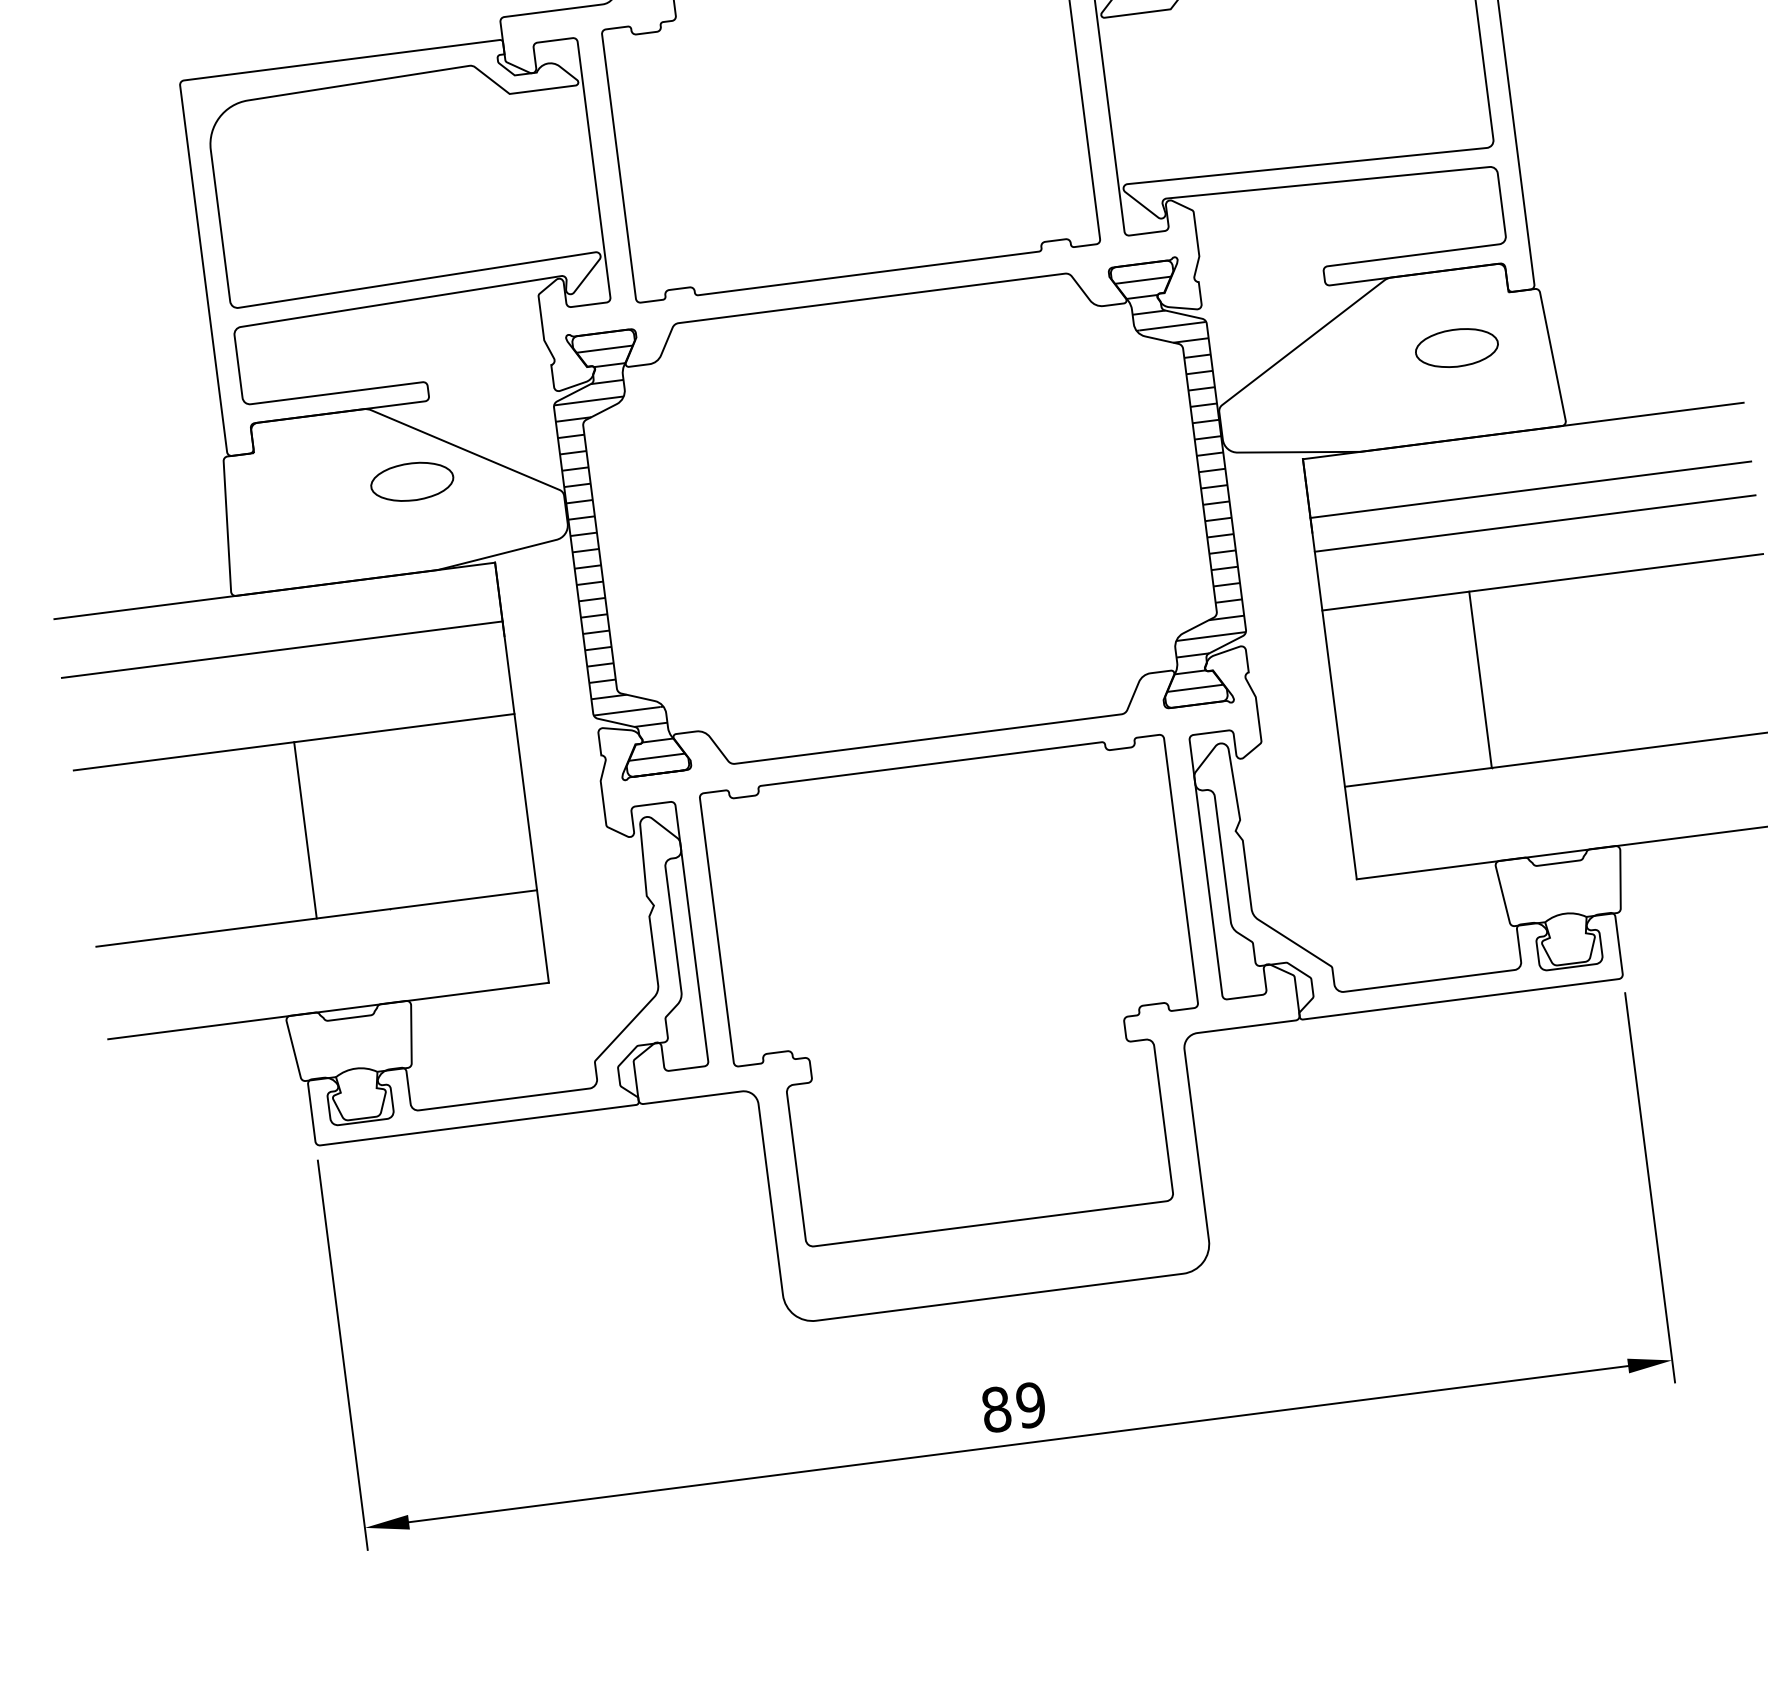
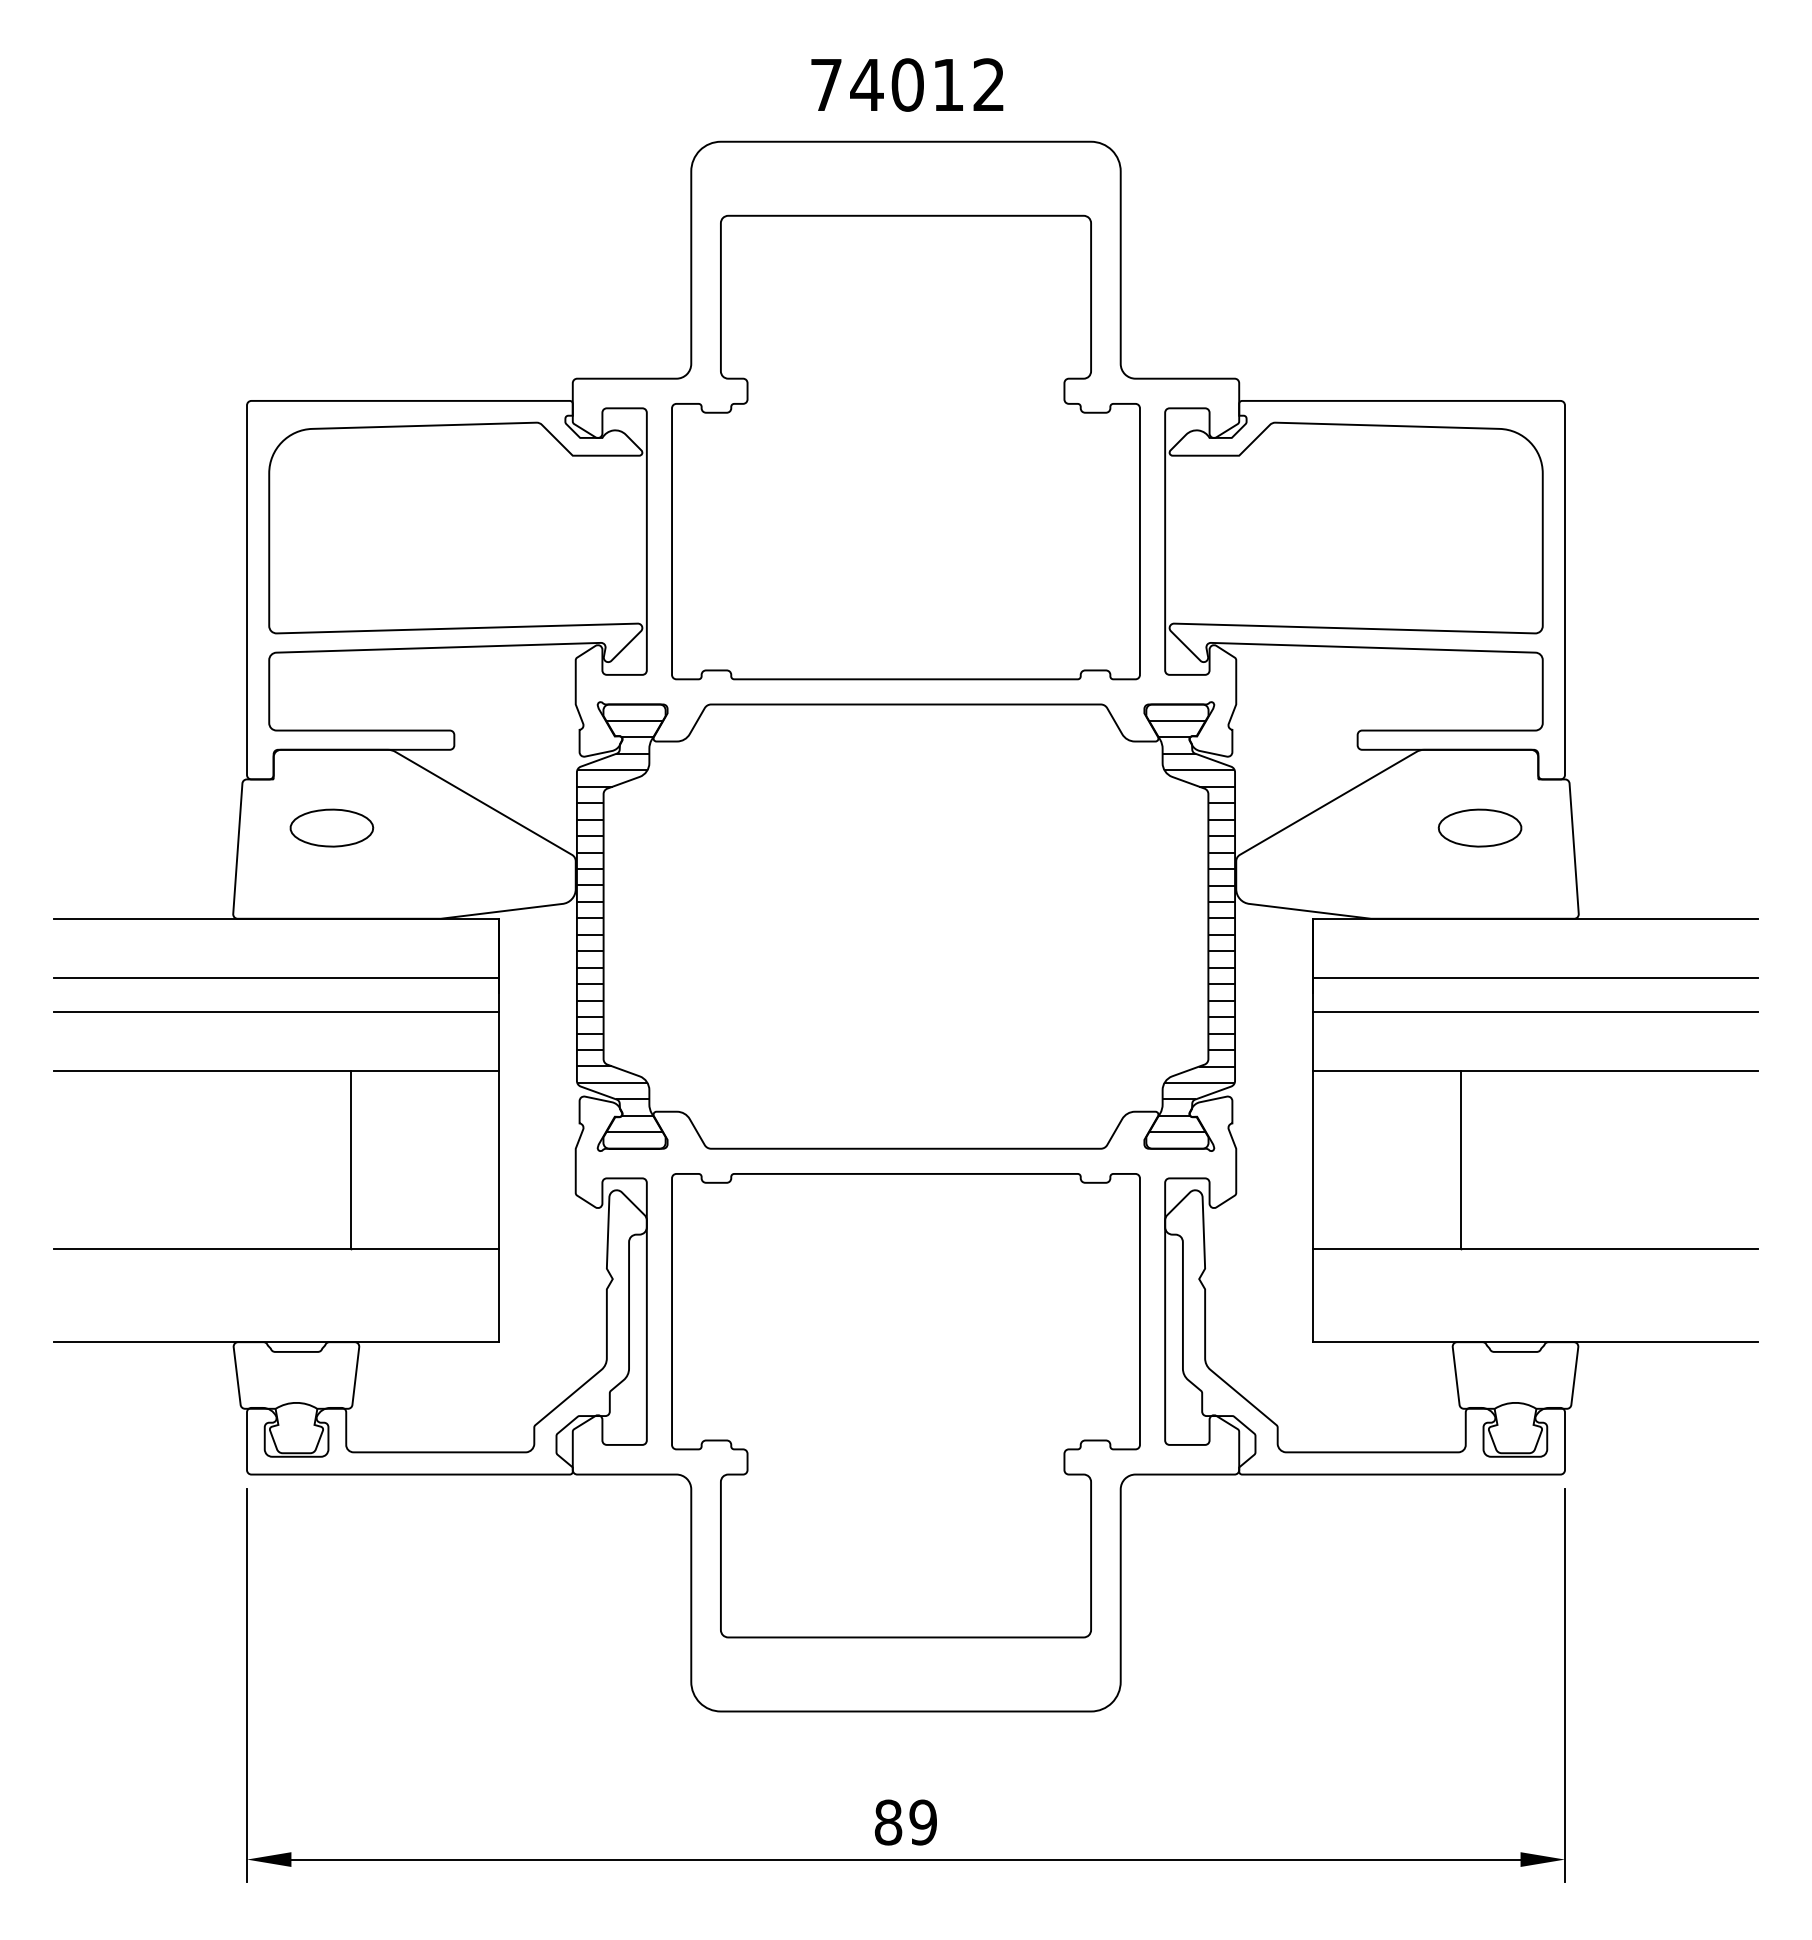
part: (411, 481) -> (331, 827), moved
line: (286, 683) -> (276, 1012), added
line: (305, 830) -> (350, 1160), moved

